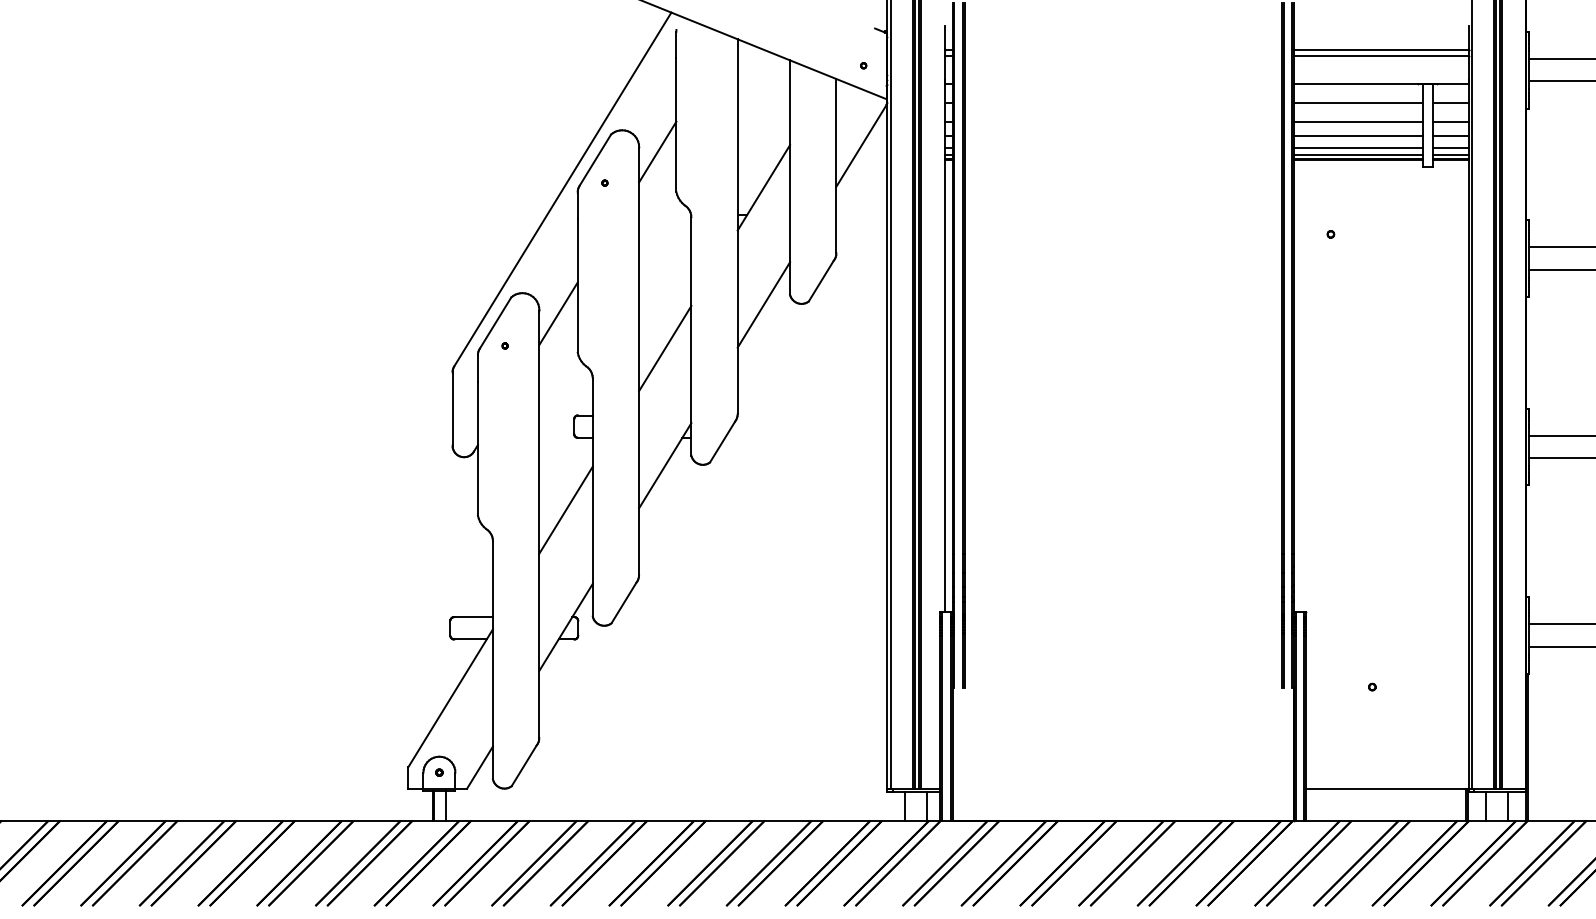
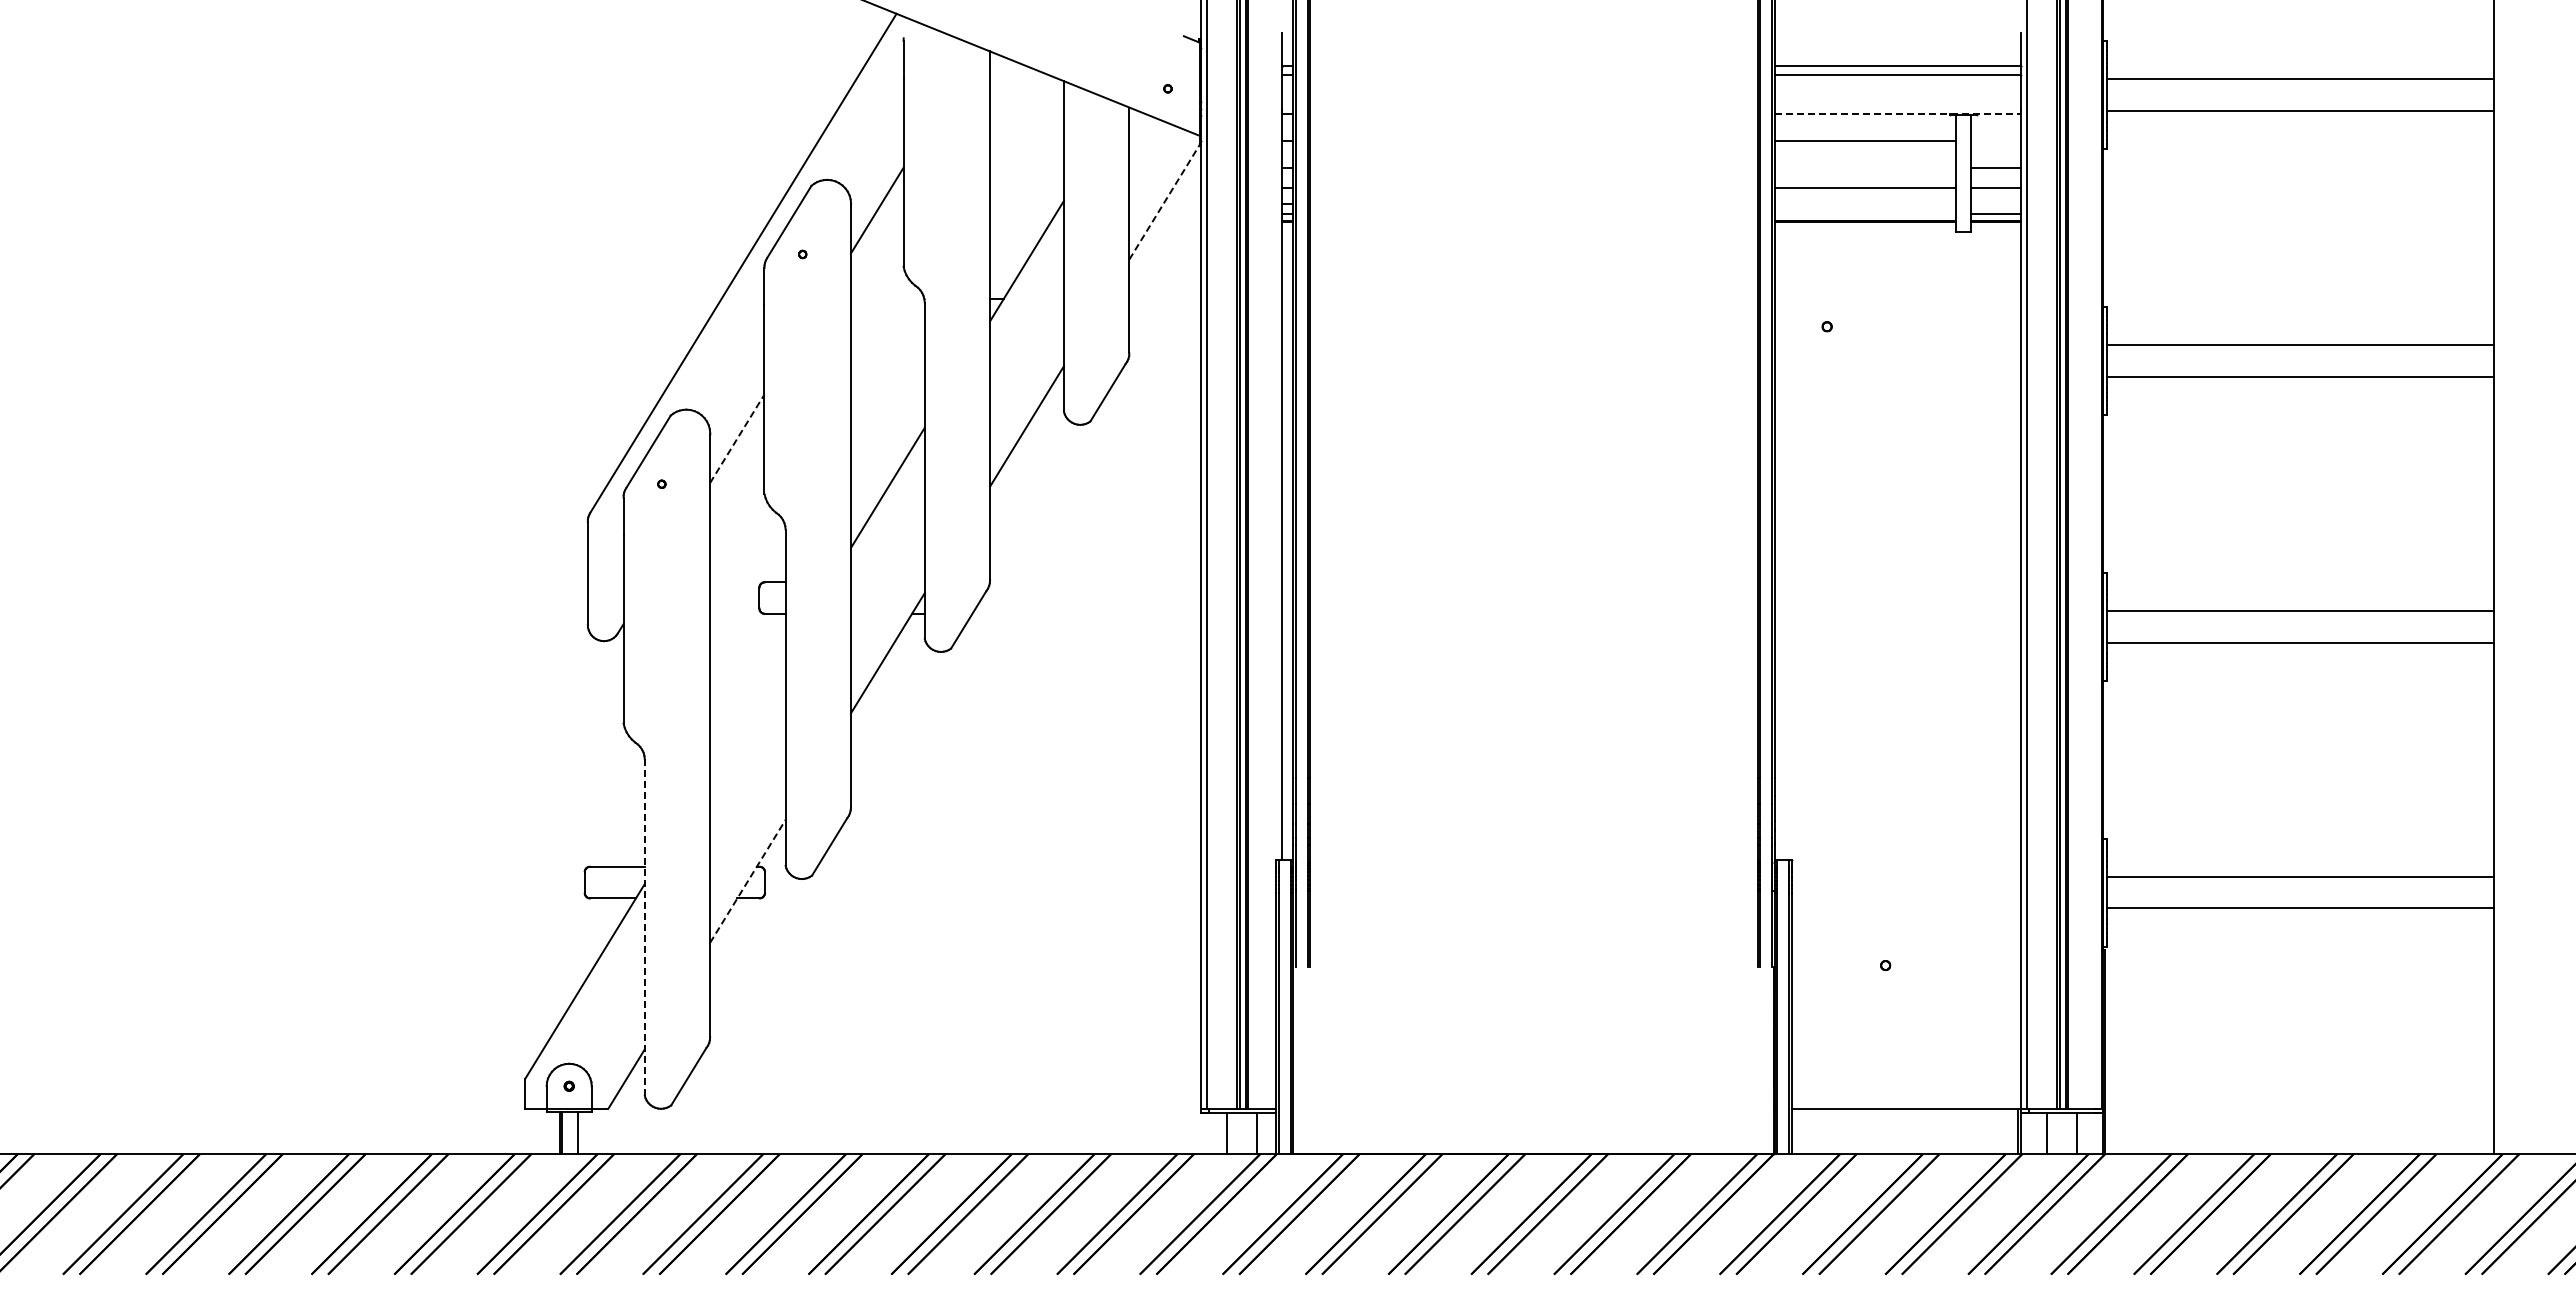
line: (1381, 83) -> (1898, 114), solid -> dashed
line: (1450, 103) -> (1995, 141), removed
line: (1358, 121) -> (1865, 167), removed
line: (861, 146) -> (1164, 202), solid -> dashed
line: (1358, 147) -> (1865, 204), removed
line: (1450, 147) -> (1995, 204), removed
line: (1358, 154) -> (1865, 214), removed
line: (558, 313) -> (737, 438), solid -> dashed
line: (565, 509) -> (747, 715), removed
line: (566, 626) -> (748, 880), solid -> dashed
line: (492, 660) -> (644, 928), solid -> dashed

